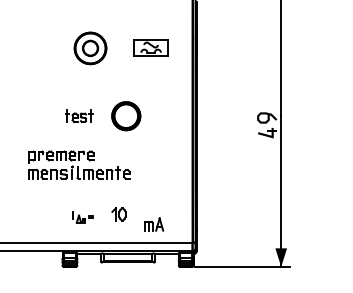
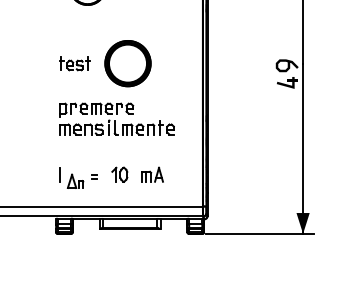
part: (126, 116) -> (128, 64), size x1.43
part: (79, 164) -> (117, 118), moved
part: (82, 217) -> (78, 178), size x1.67
part: (154, 224) -> (153, 174), moved

